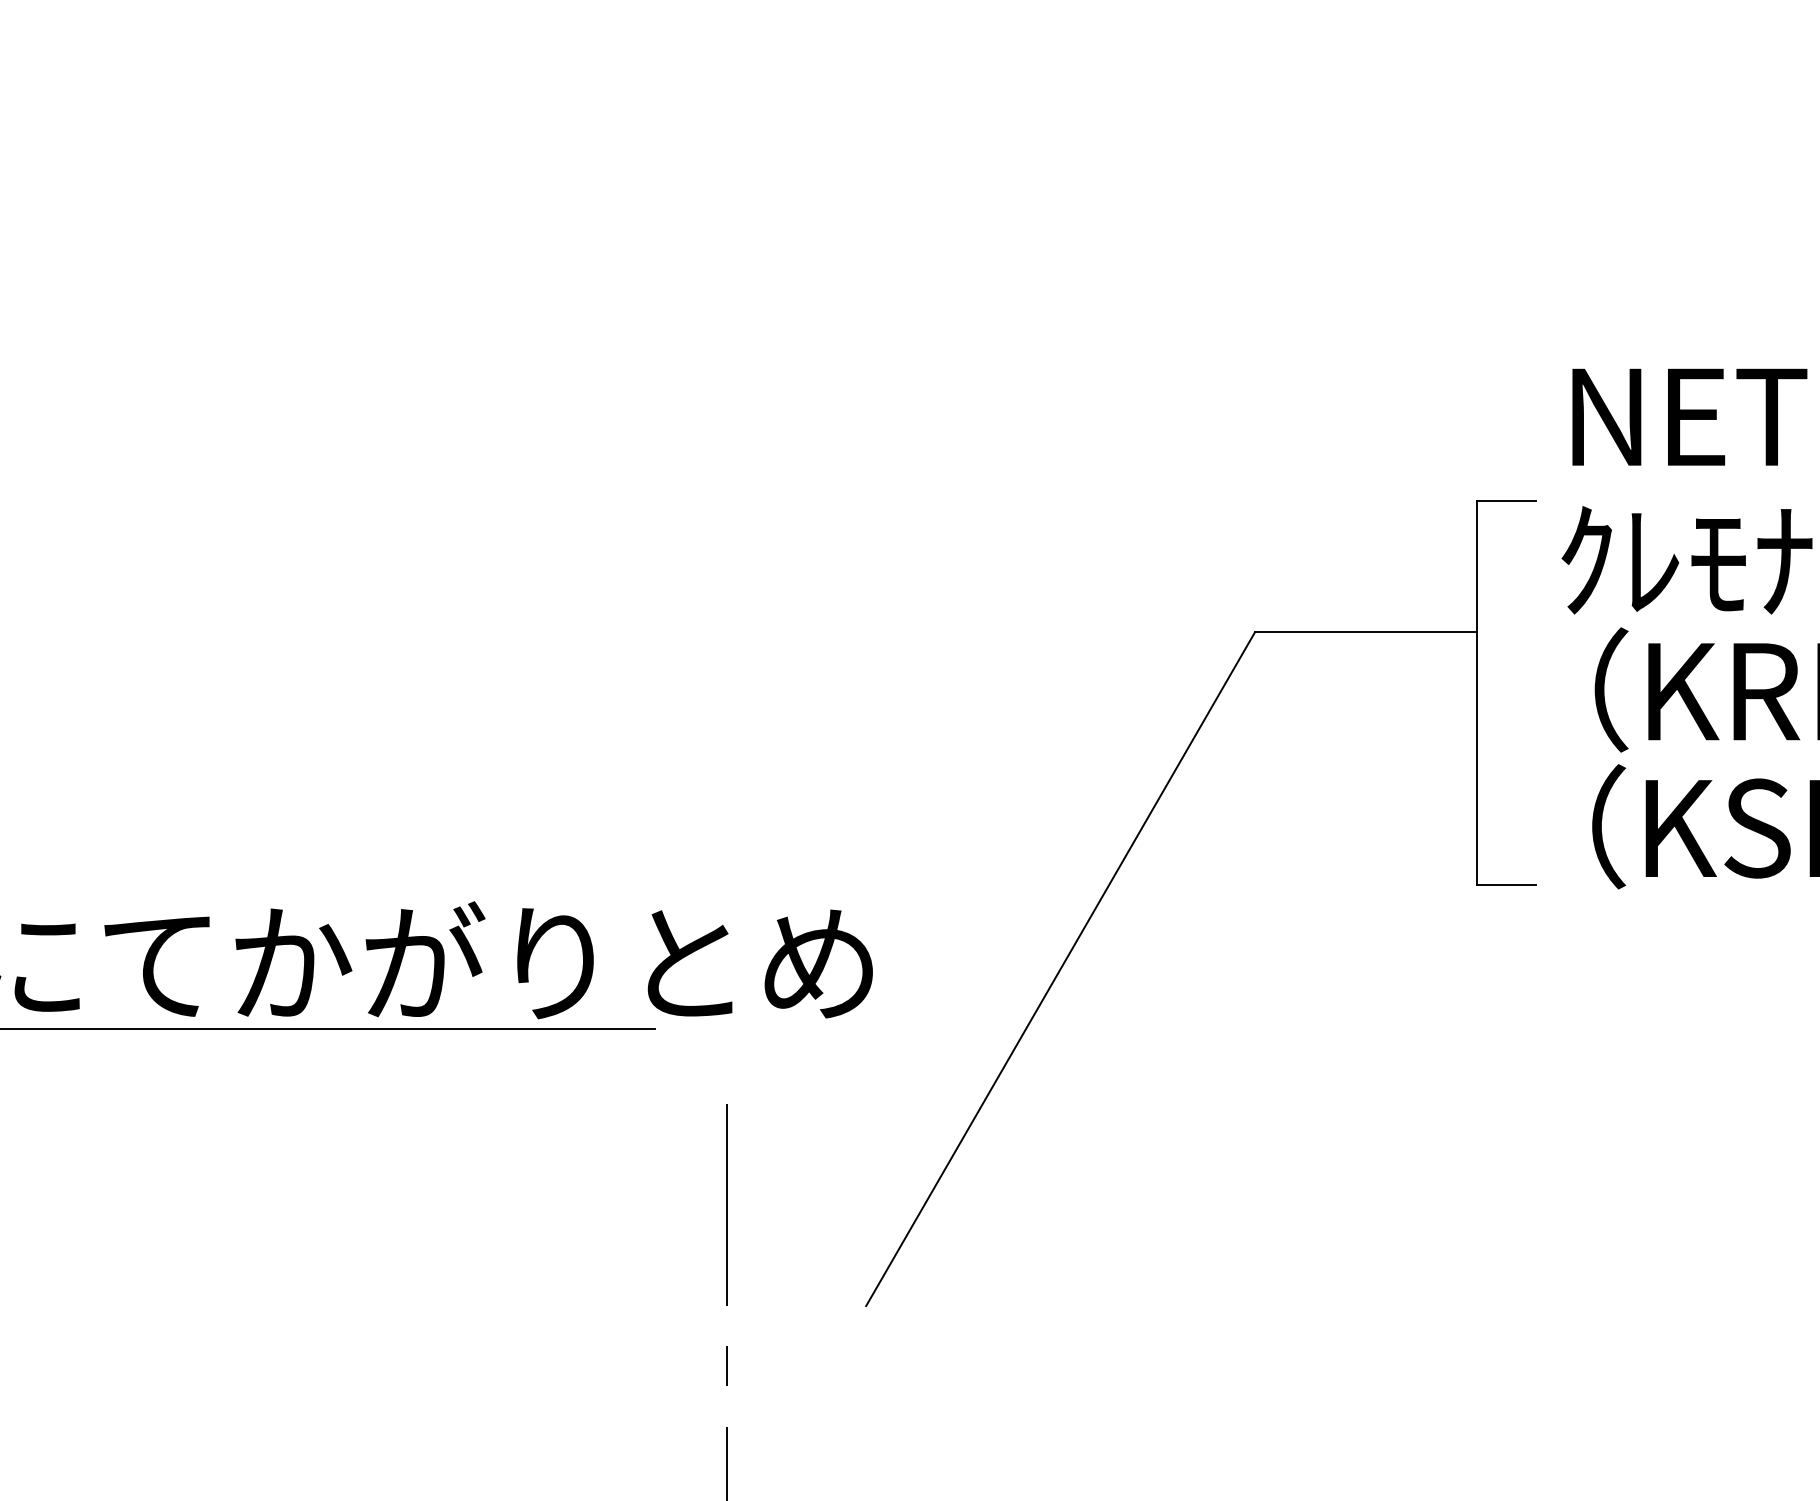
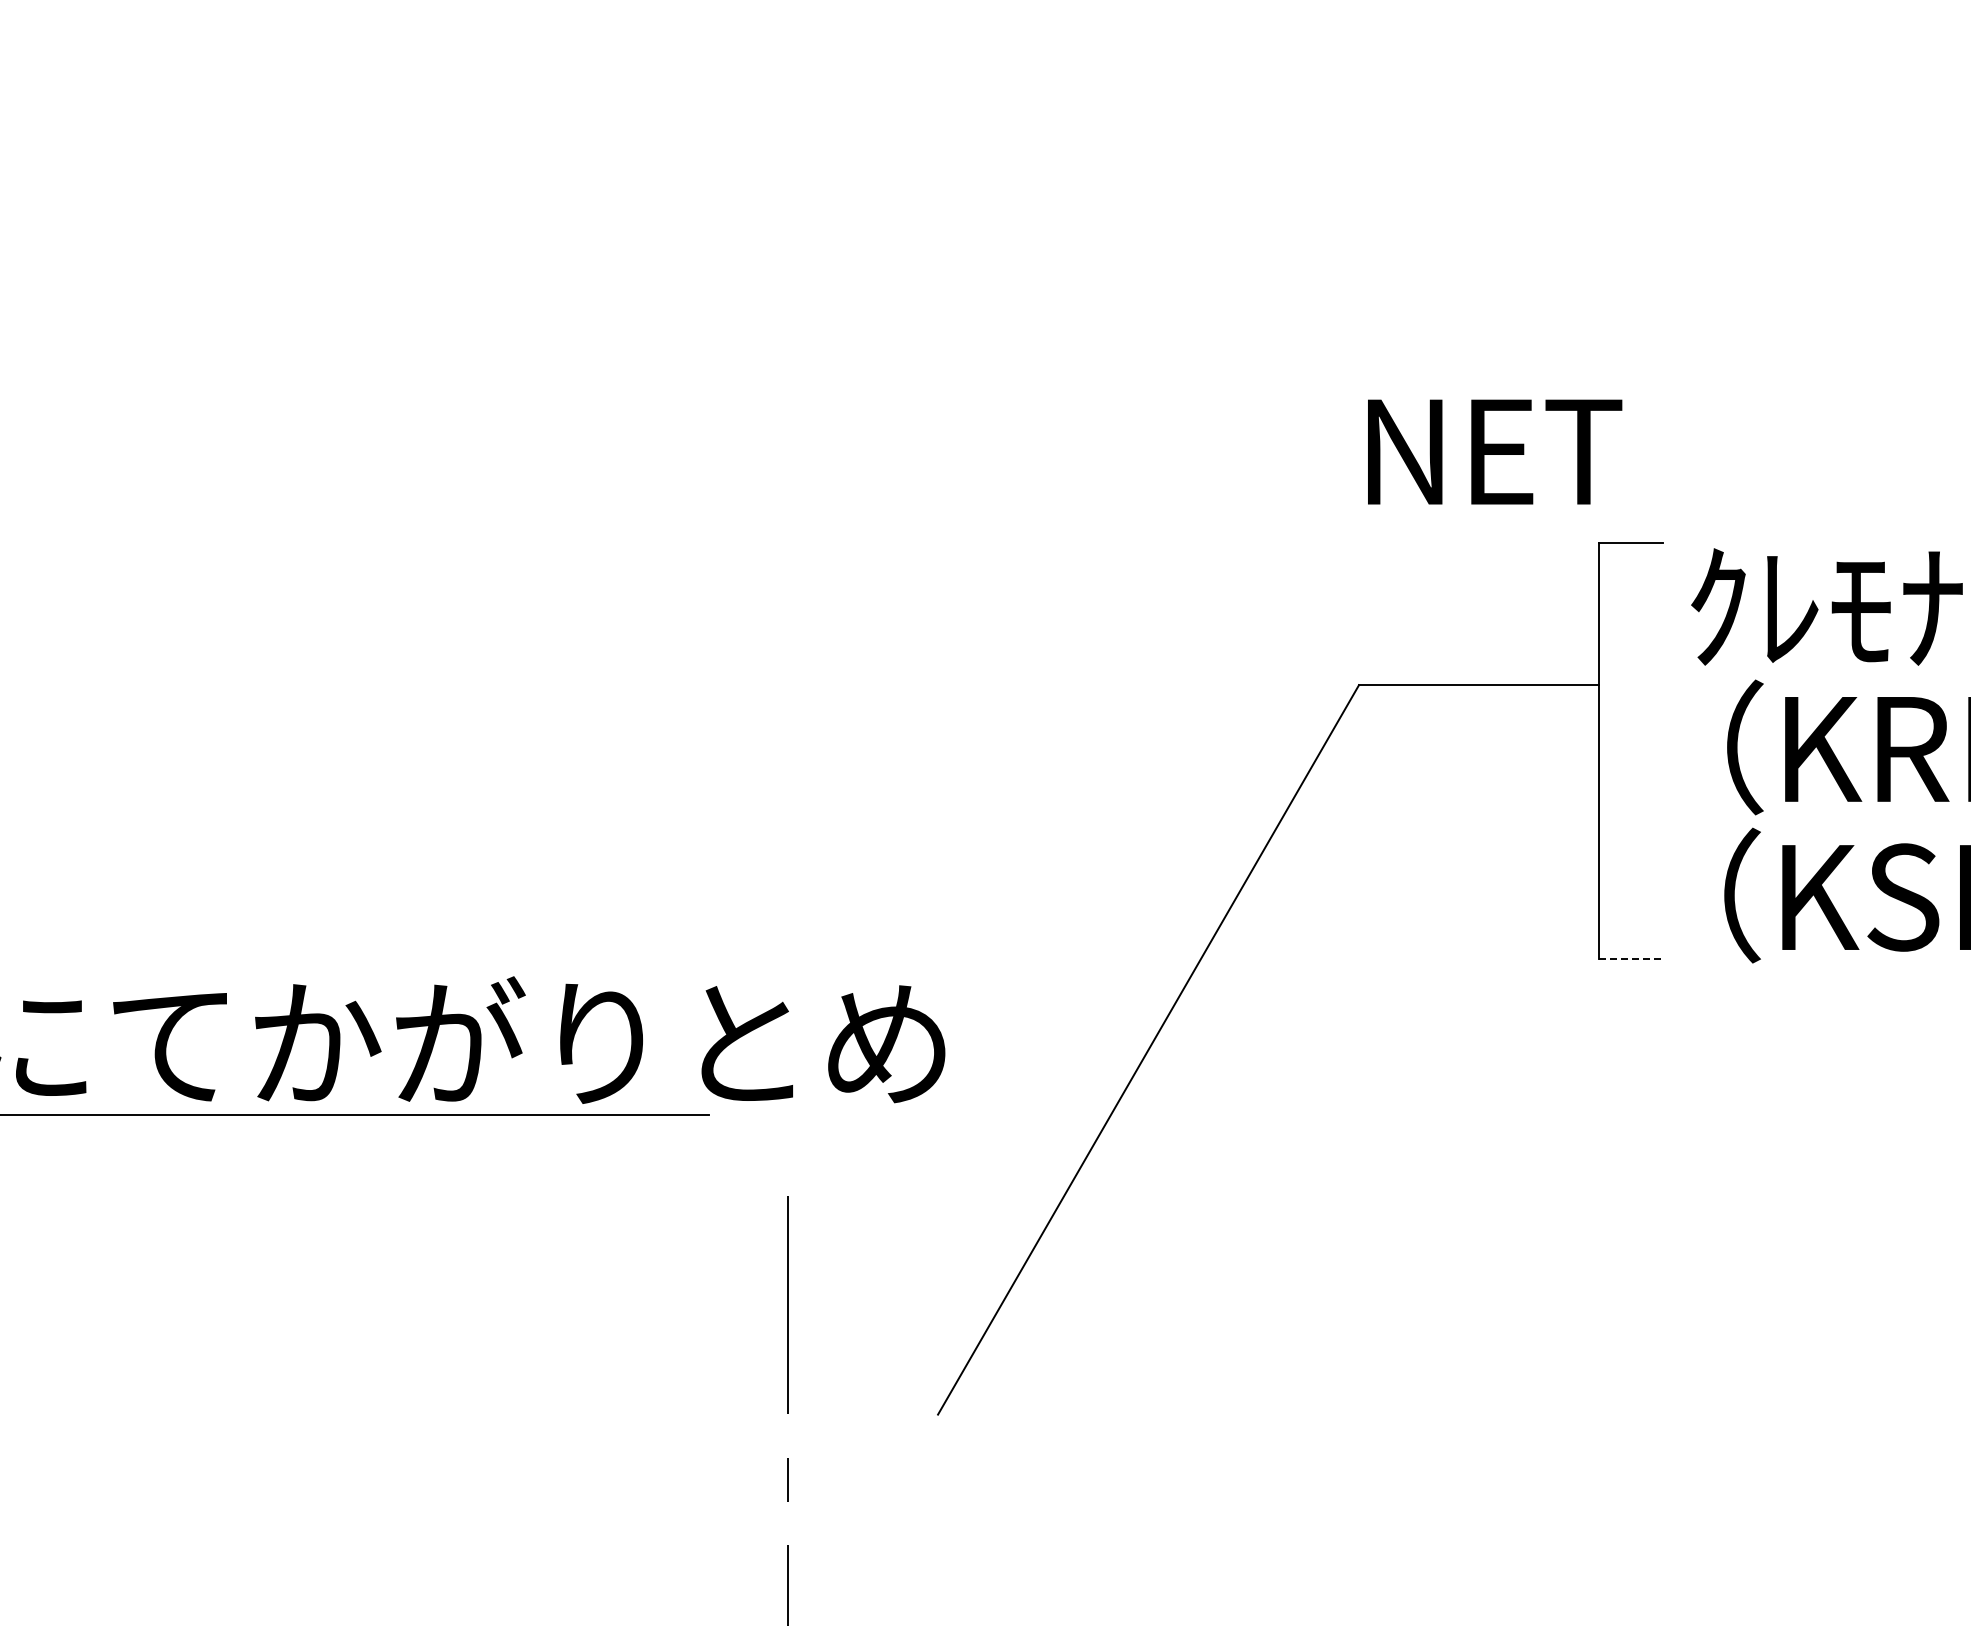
text: (1690, 416) -> (1495, 451), moved
line: (1506, 884) -> (1631, 958), solid -> dashed

